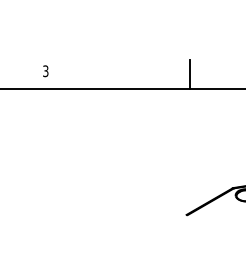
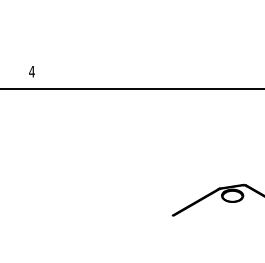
text: (45, 71) -> (31, 71), 3 -> 4
line: (190, 74) -> (176, 74), removed

